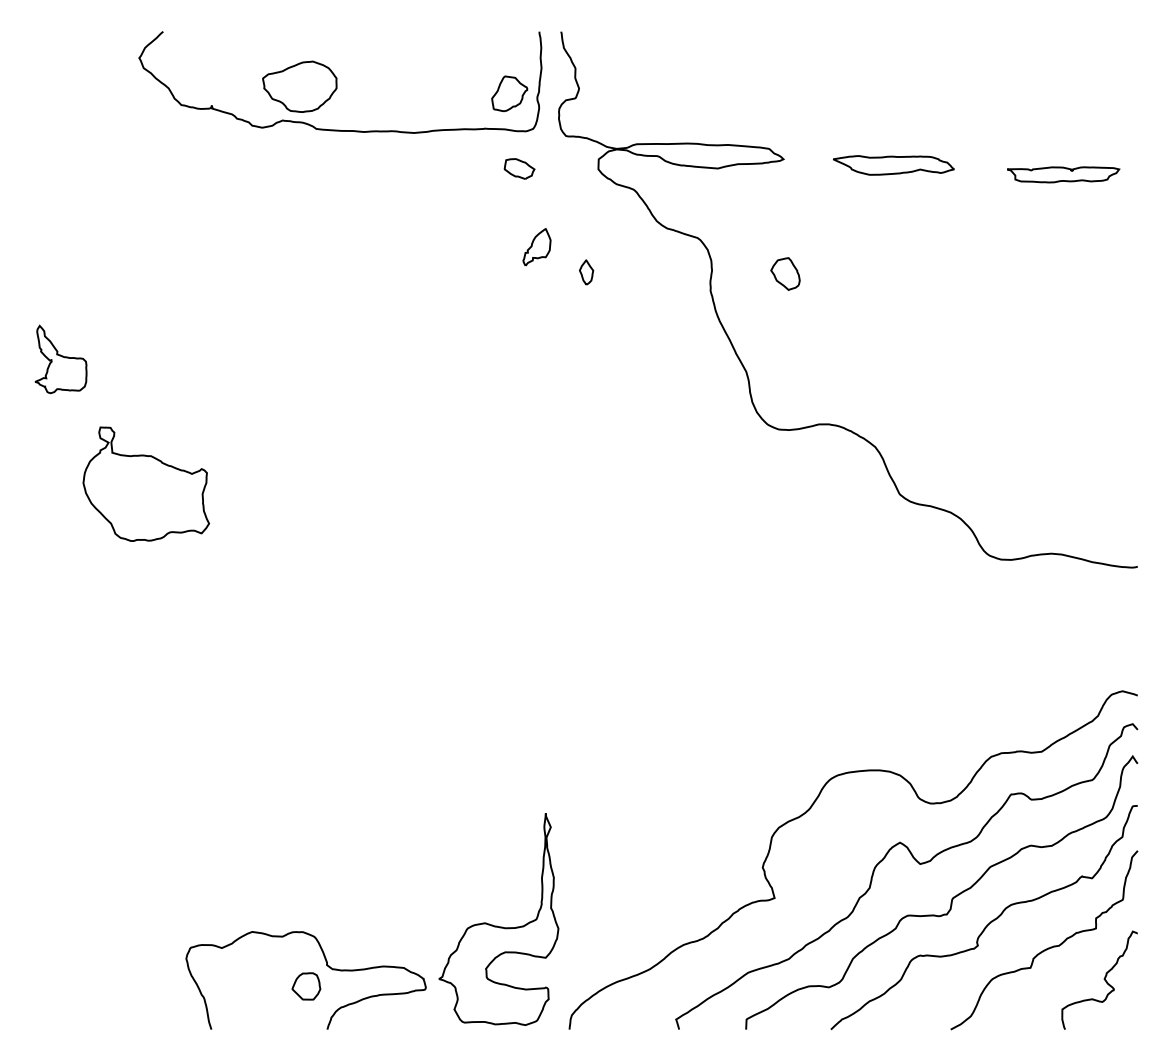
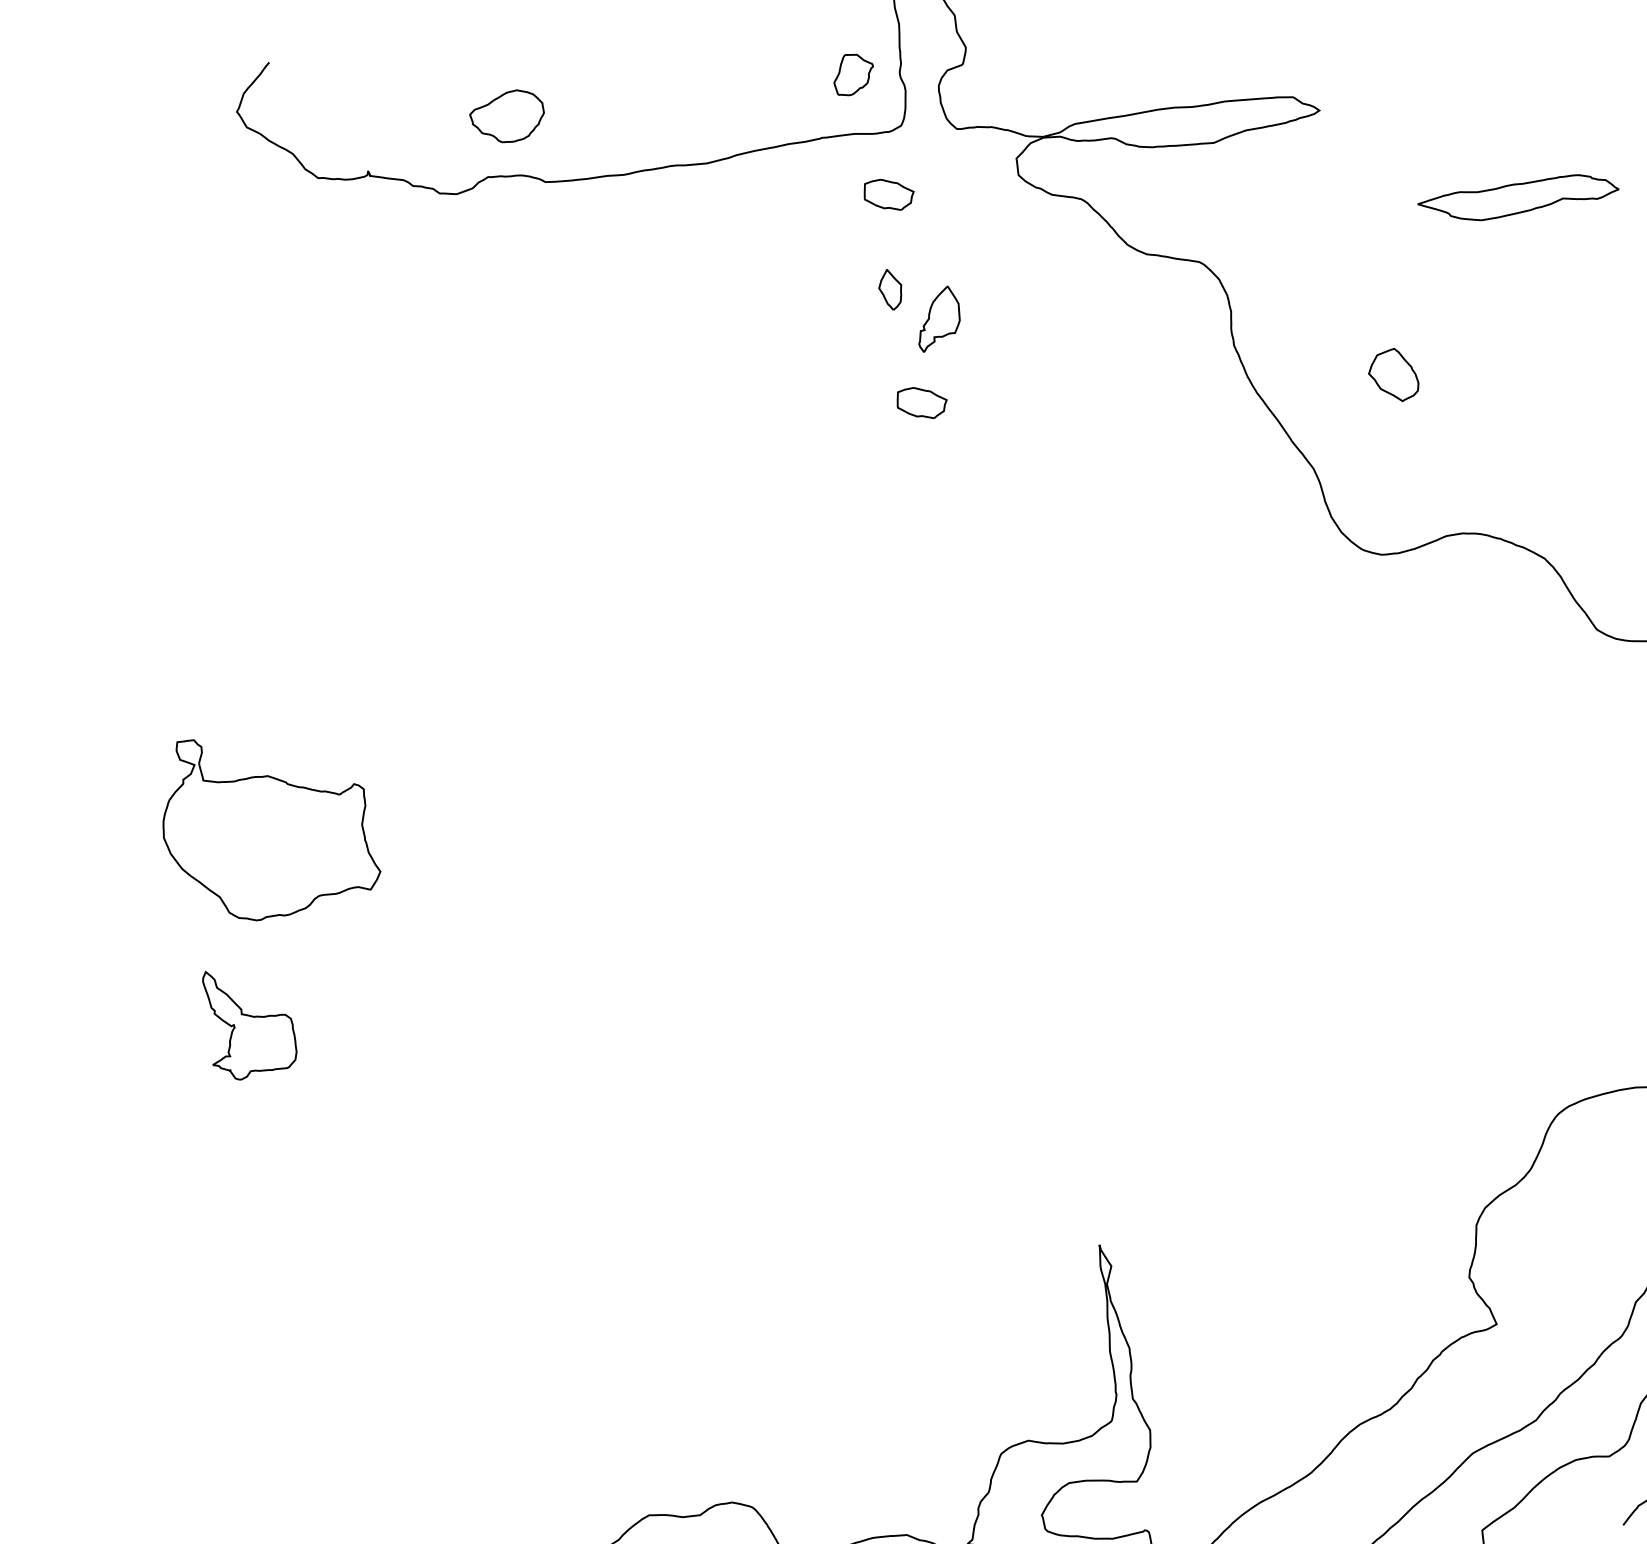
part: (299, 86) -> (506, 116), size x0.6
part: (509, 93) -> (853, 73), size x0.7
part: (893, 165) -> (1518, 198), moved
part: (586, 272) -> (890, 289), moved
part: (785, 273) -> (1393, 374), moved
part: (519, 295) -> (921, 402), added
part: (60, 359) -> (248, 1021), moved
part: (145, 483) -> (265, 822), moved

